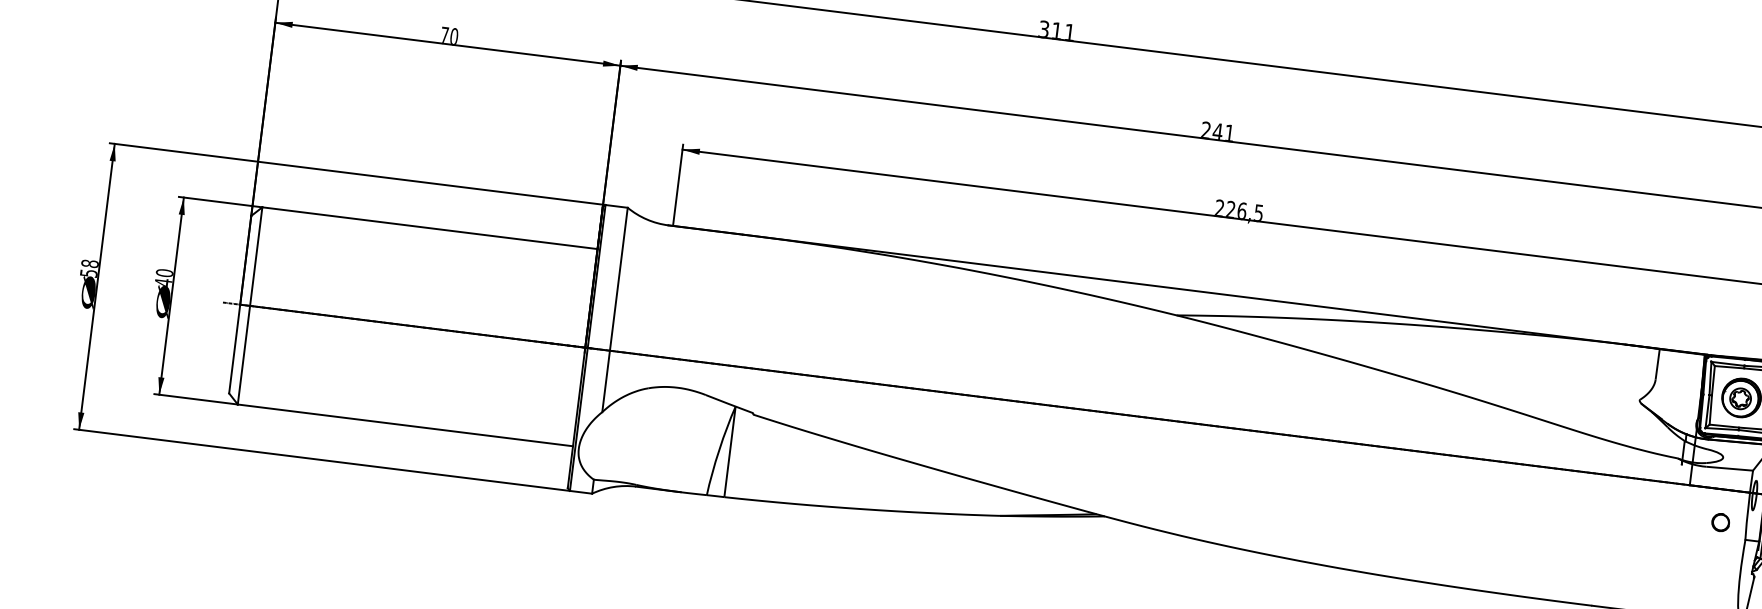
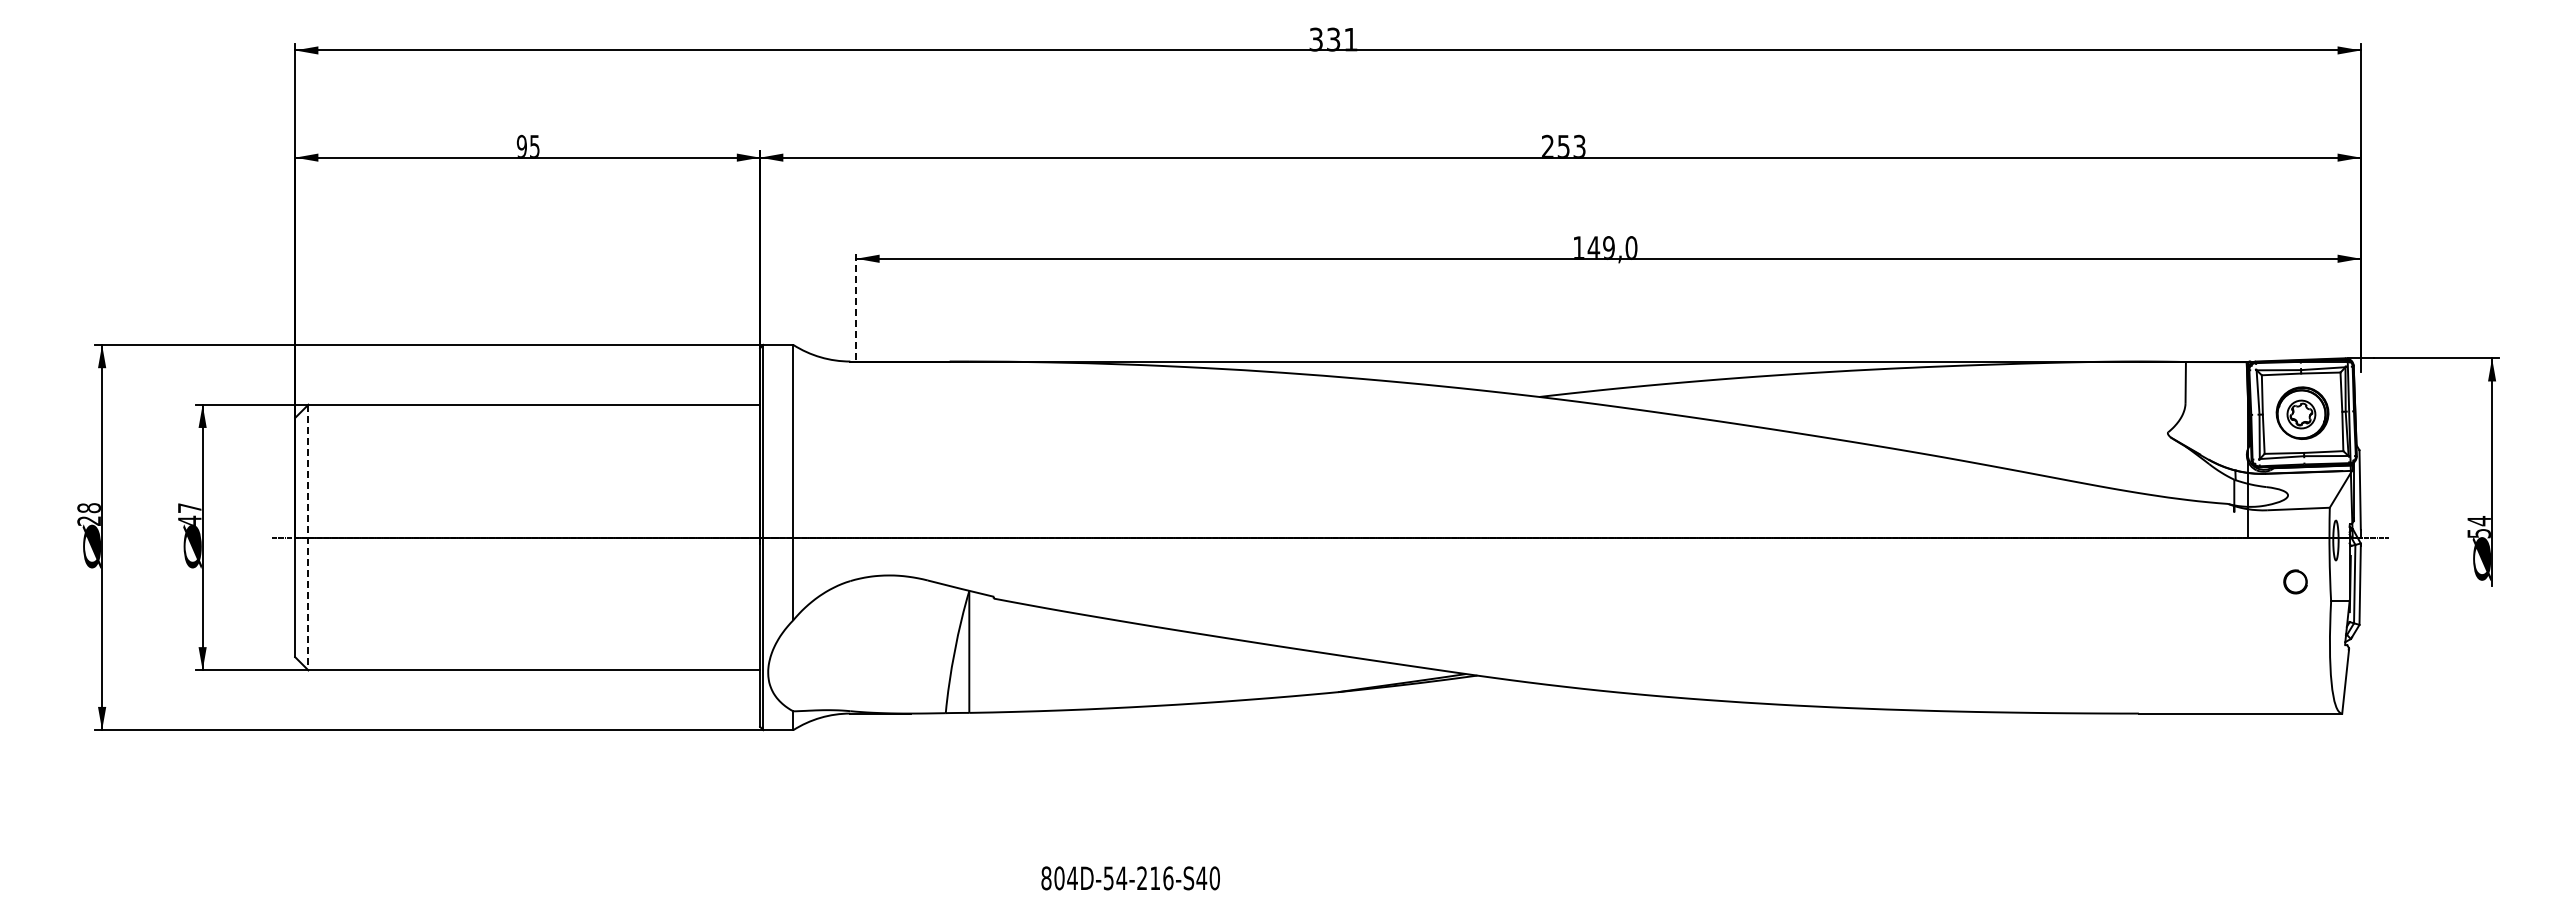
text: (1056, 31) -> (1333, 39), 311 -> 331
text: (448, 35) -> (527, 145), 70 -> 95
text: (1223, 131) -> (1571, 145), 241 -> 253
line: (678, 184) -> (856, 305), solid -> dashed
text: (1239, 209) -> (1605, 246), 226,5 -> 149,0
text: (88, 272) -> (88, 520), 58 -> 28
text: (164, 273) -> (189, 508), 40 -> 47
line: (250, 305) -> (308, 537), solid -> dashed

